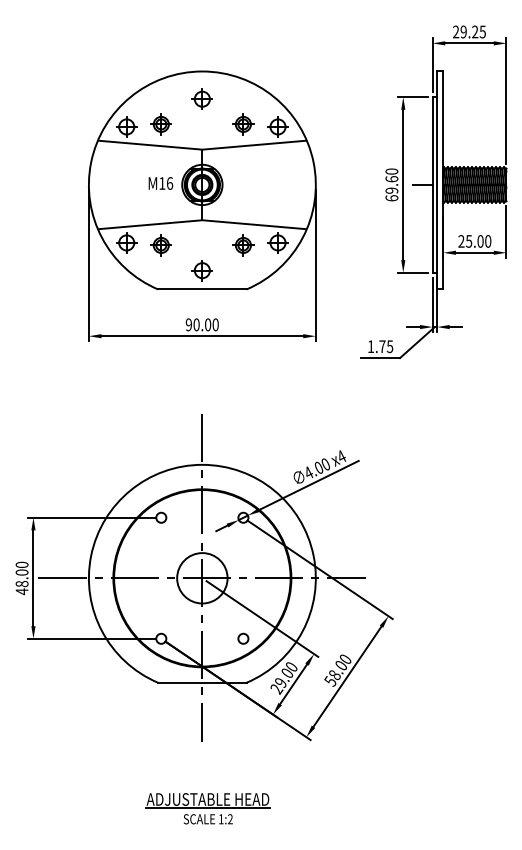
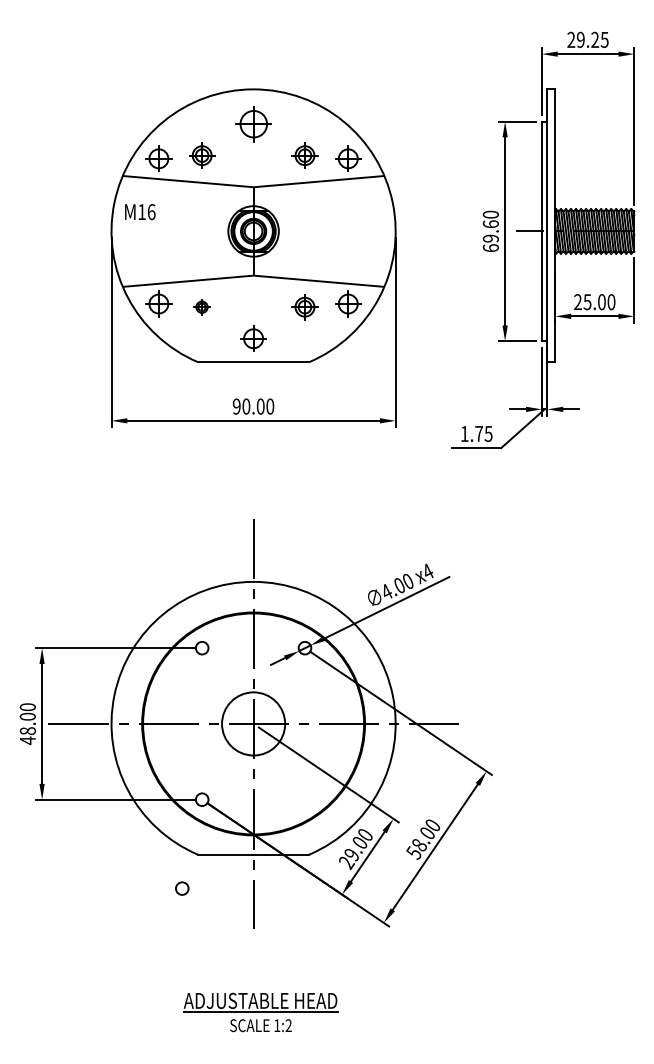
part: (201, 98) -> (252, 123), size x1.4
text: (160, 183) -> (139, 212), moved
part: (160, 245) -> (201, 307), size x0.6
circle: (243, 638) -> (182, 888), moved

